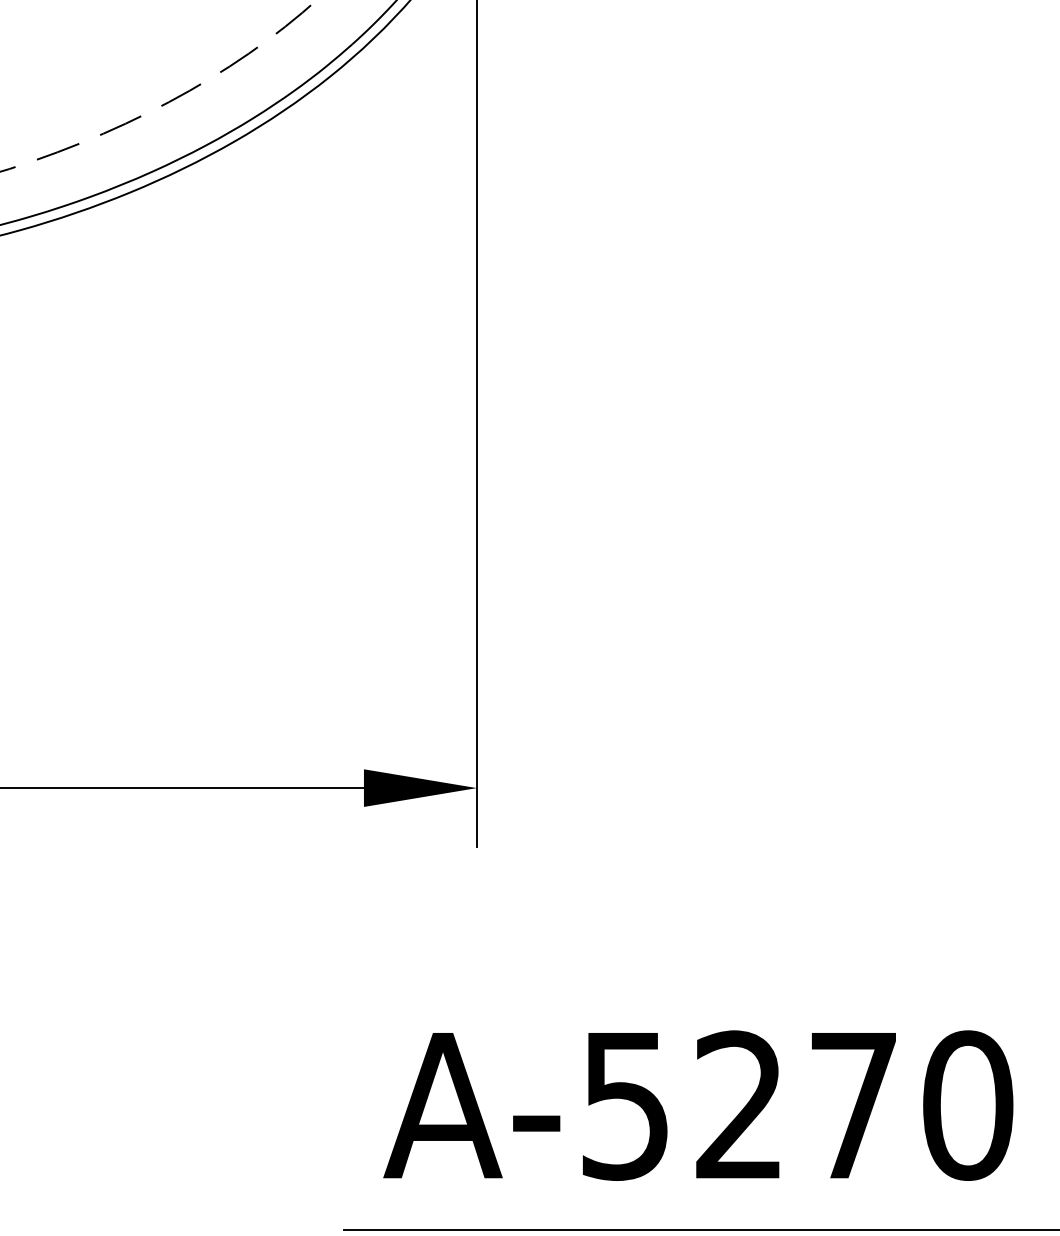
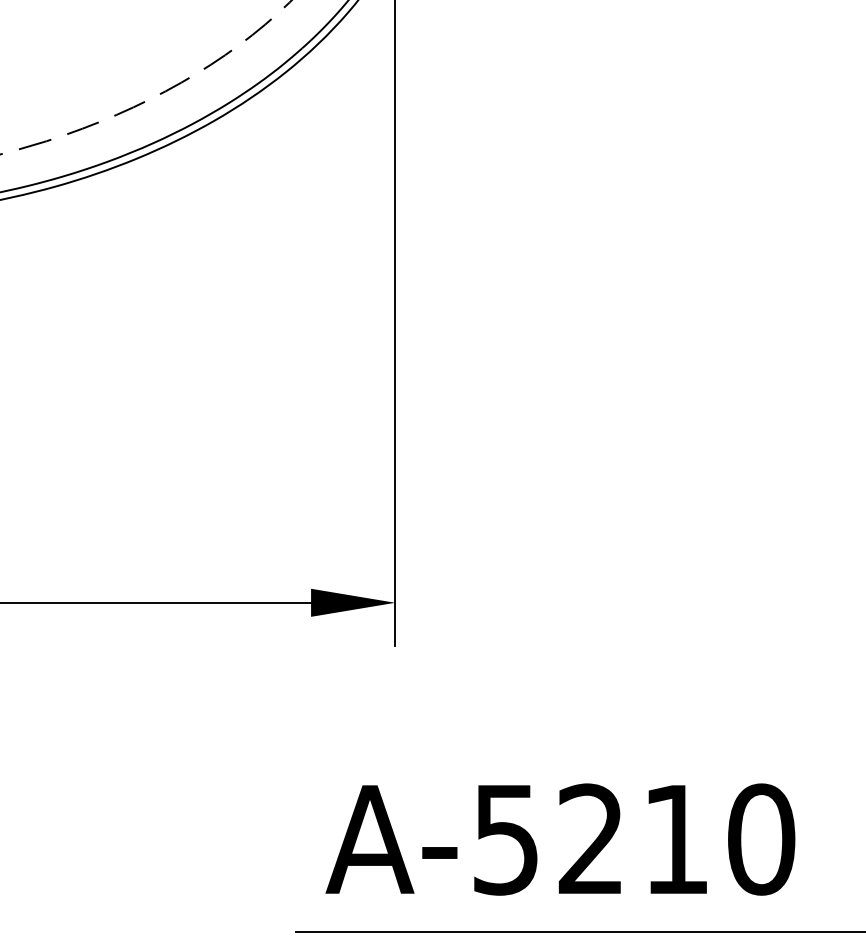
text: (854, 1105) -> (676, 839), A-5270 -> A-5210

